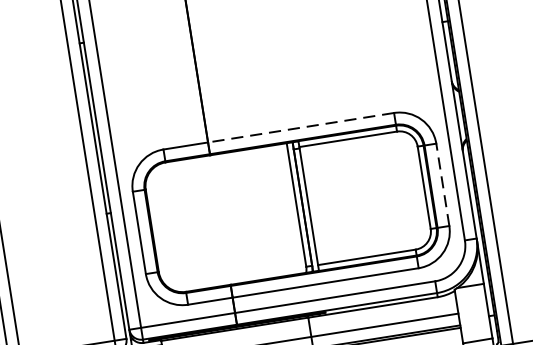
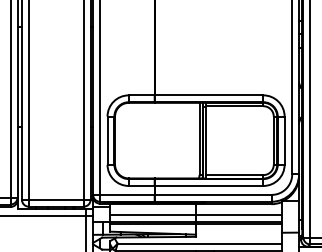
line: (300, 128) -> (208, 95), dashed -> solid
line: (442, 184) -> (284, 140), dashed -> solid

